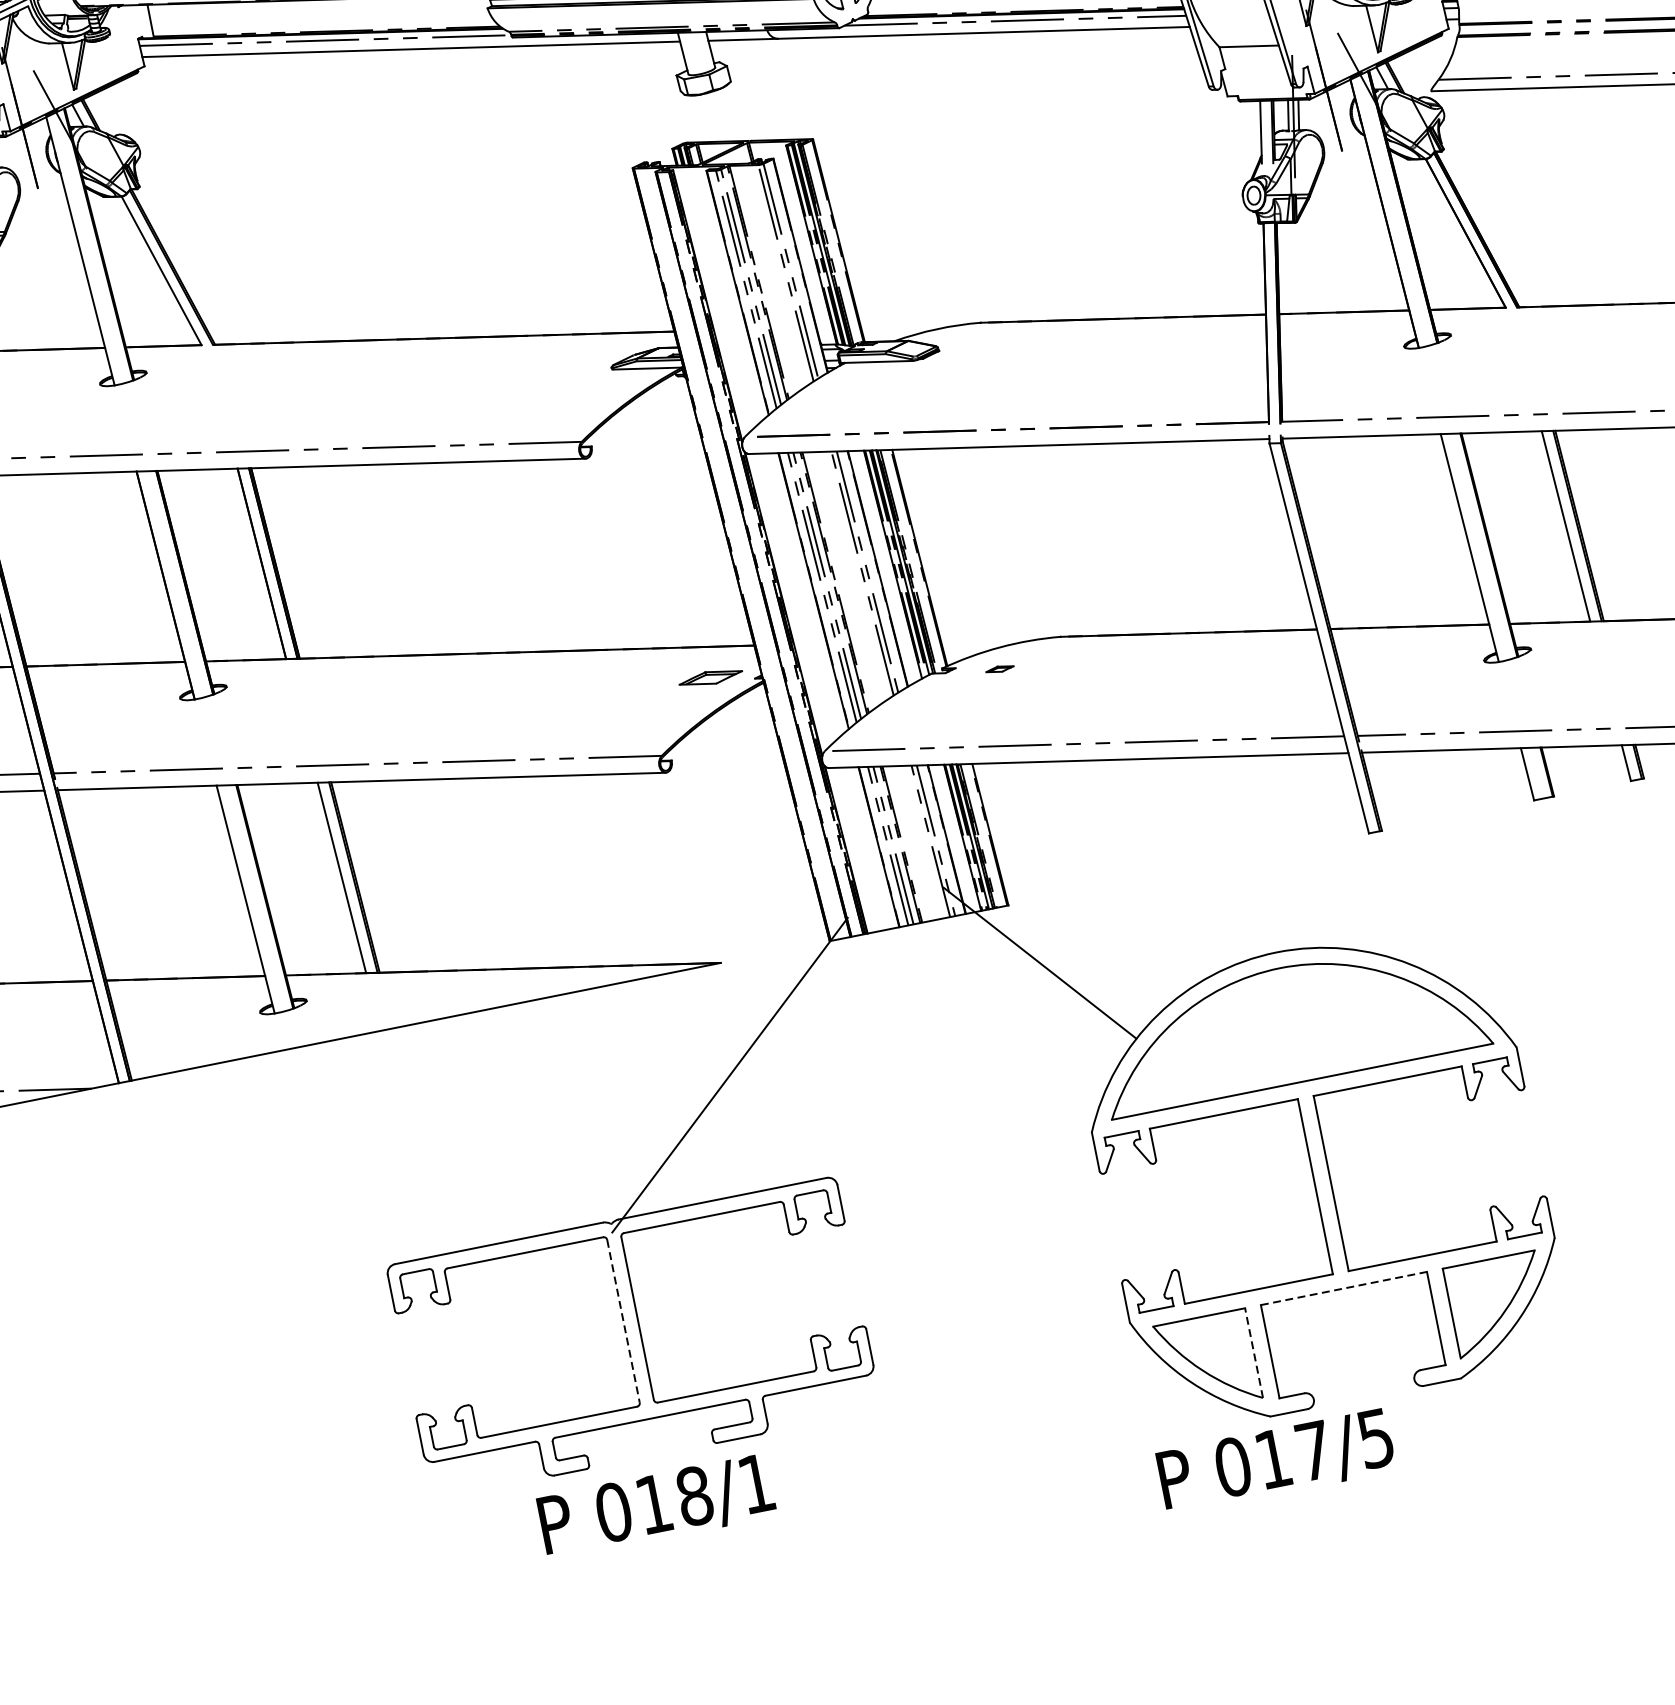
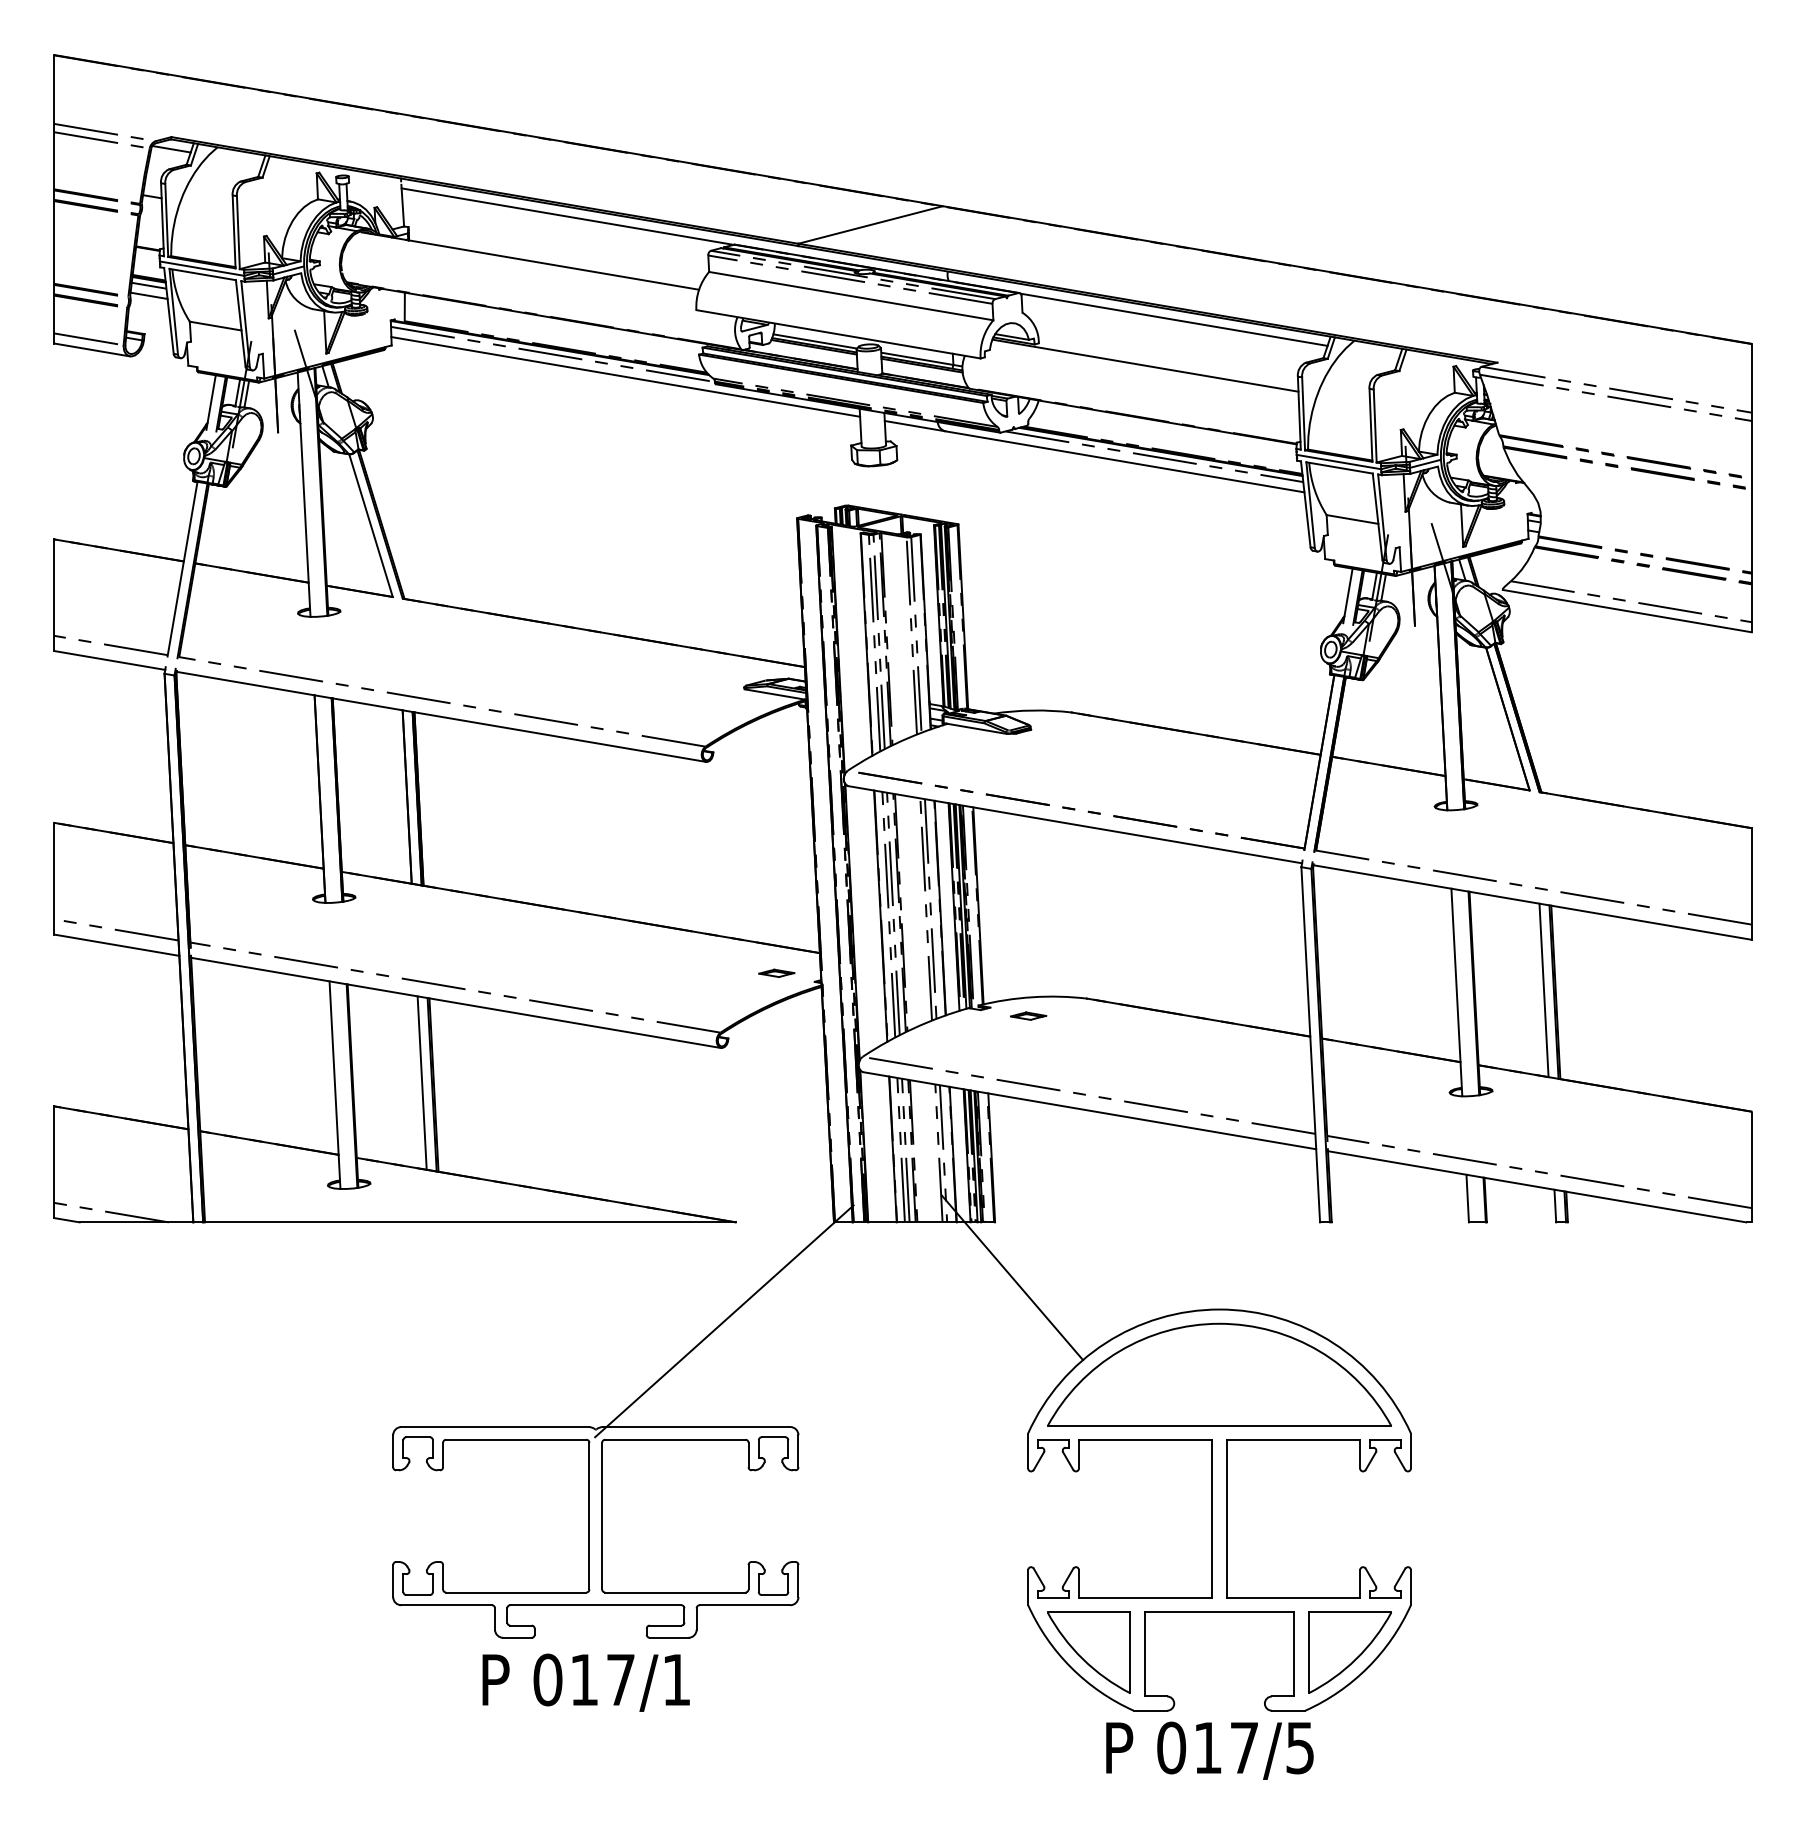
part: (999, 668) -> (1028, 1015), size x1.43
part: (710, 676) -> (776, 972), size x0.62
line: (1343, 1288) -> (1219, 1612), dashed -> solid
line: (623, 1321) -> (589, 1516), dashed -> solid
line: (1254, 1352) -> (1130, 1652), dashed -> solid
text: (1275, 1461) -> (1209, 1750), moved
text: (694, 1495) -> (620, 1679), 018/1 -> 017/1

